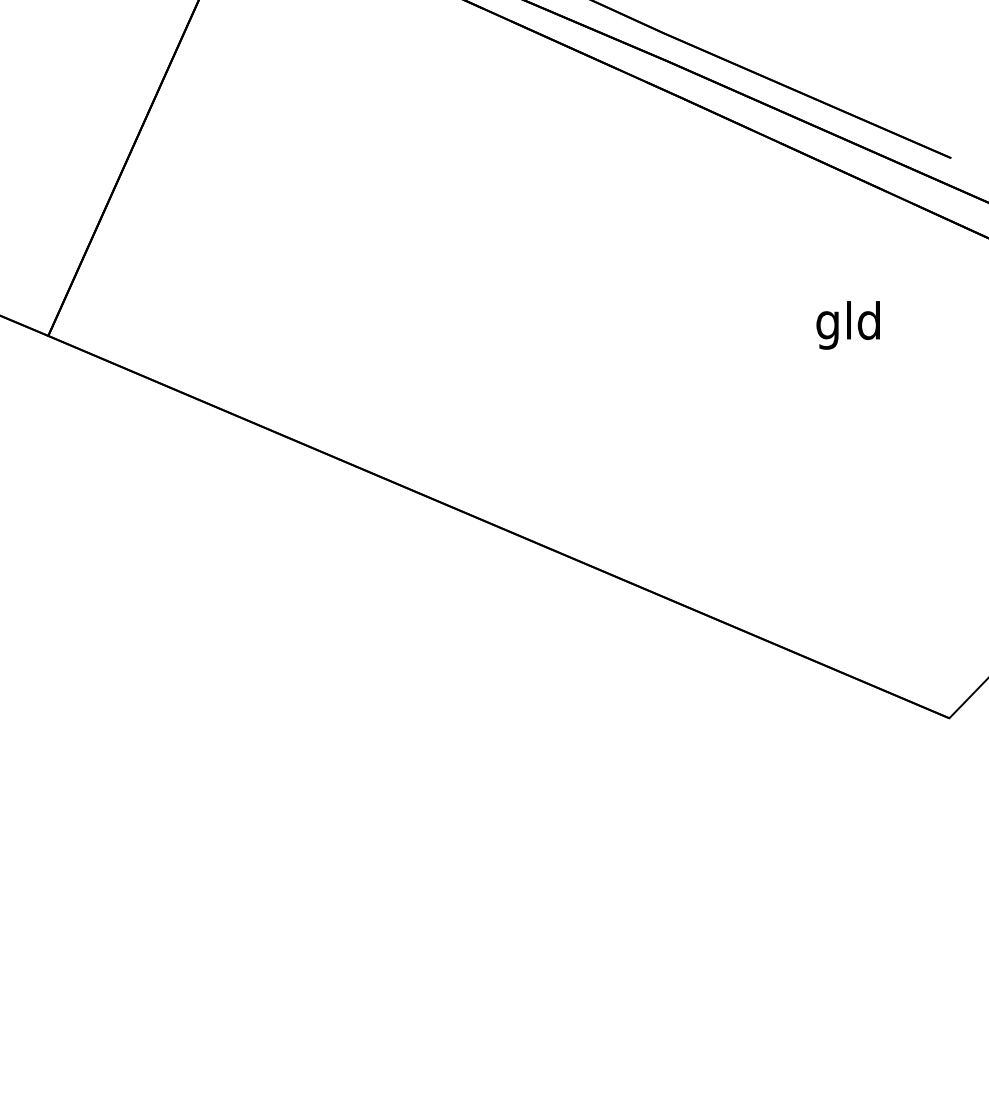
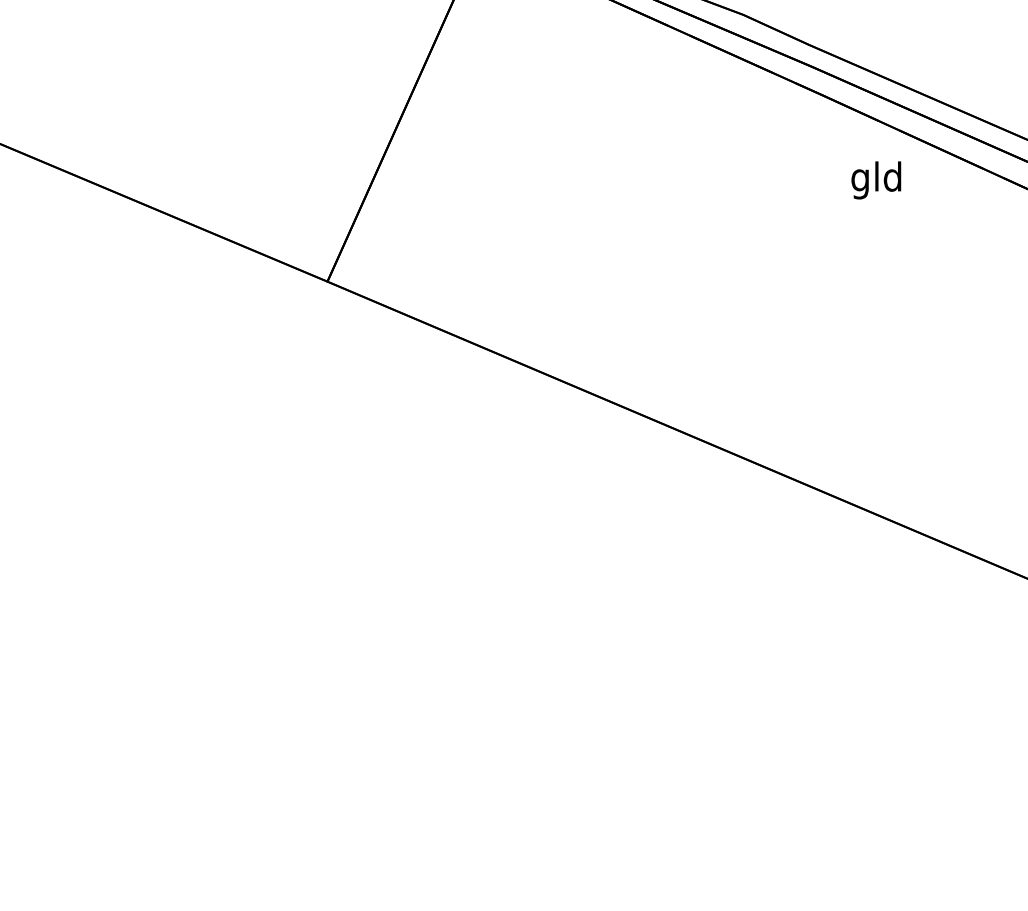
text: (848, 325) -> (876, 180), moved

